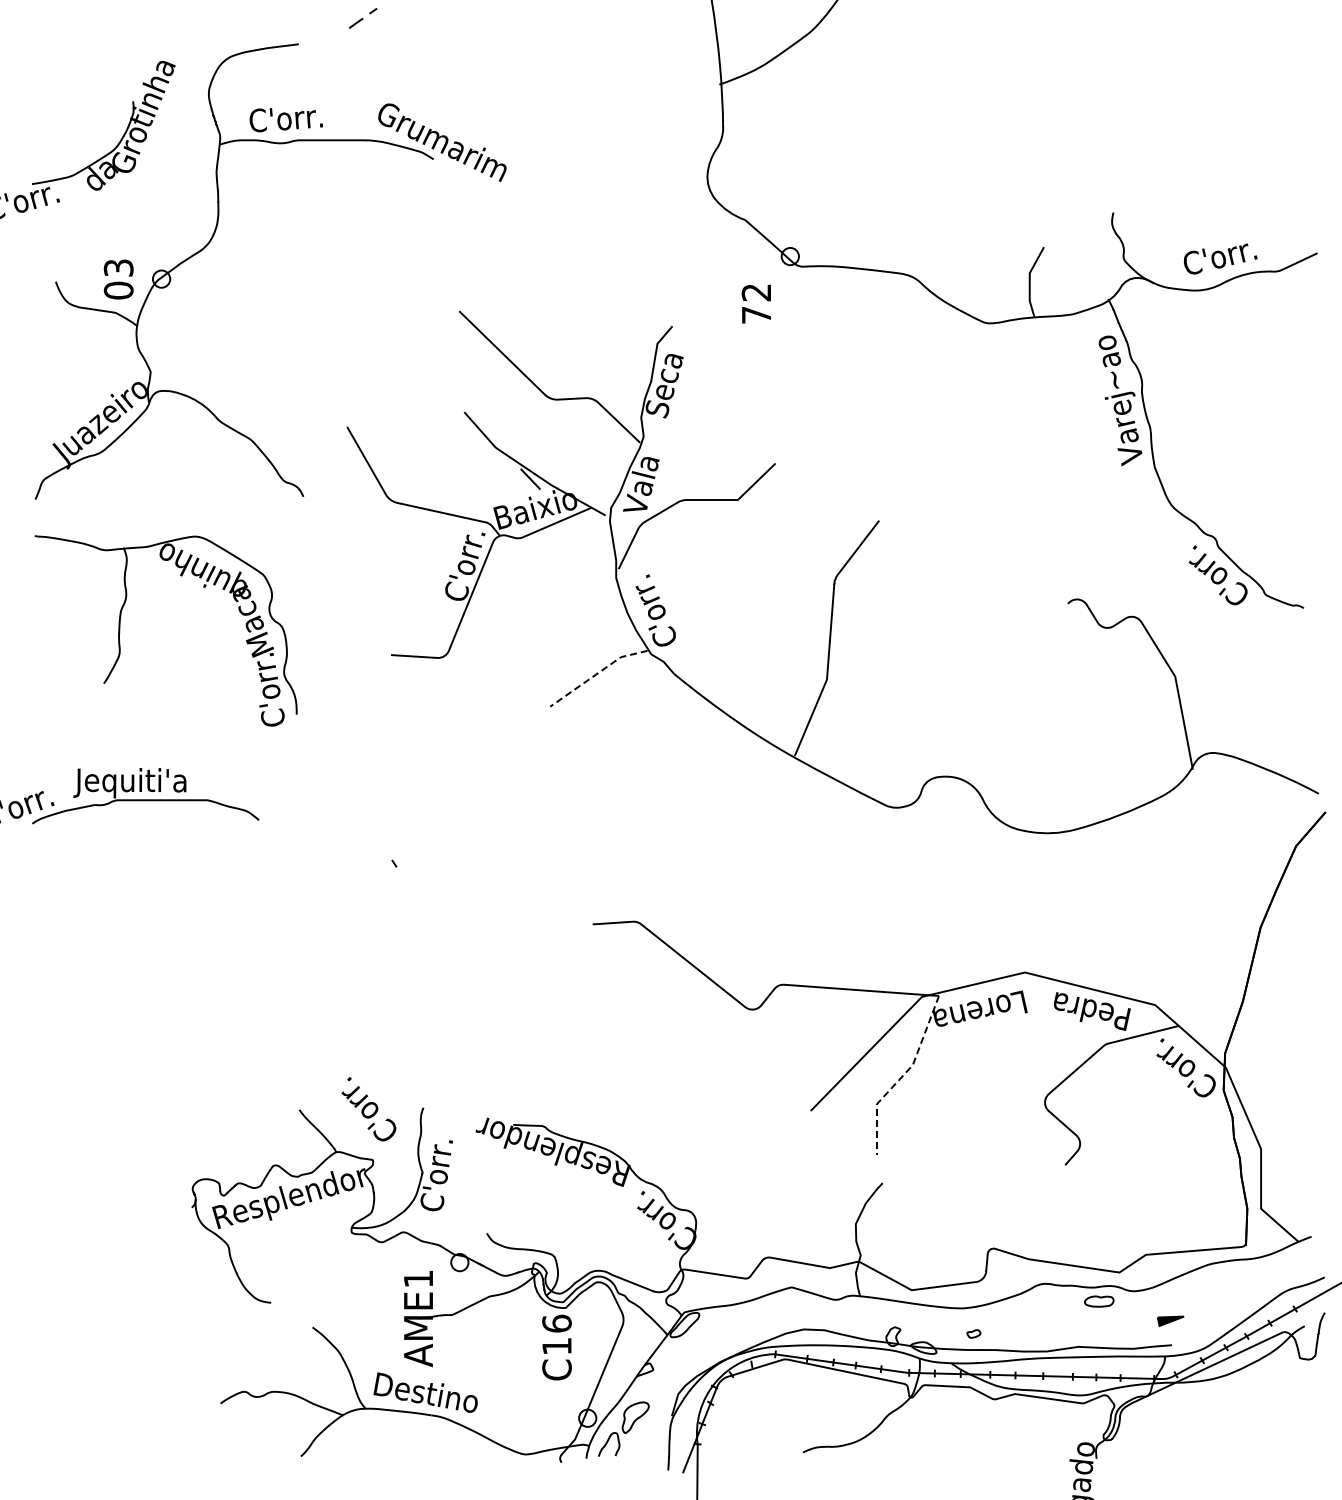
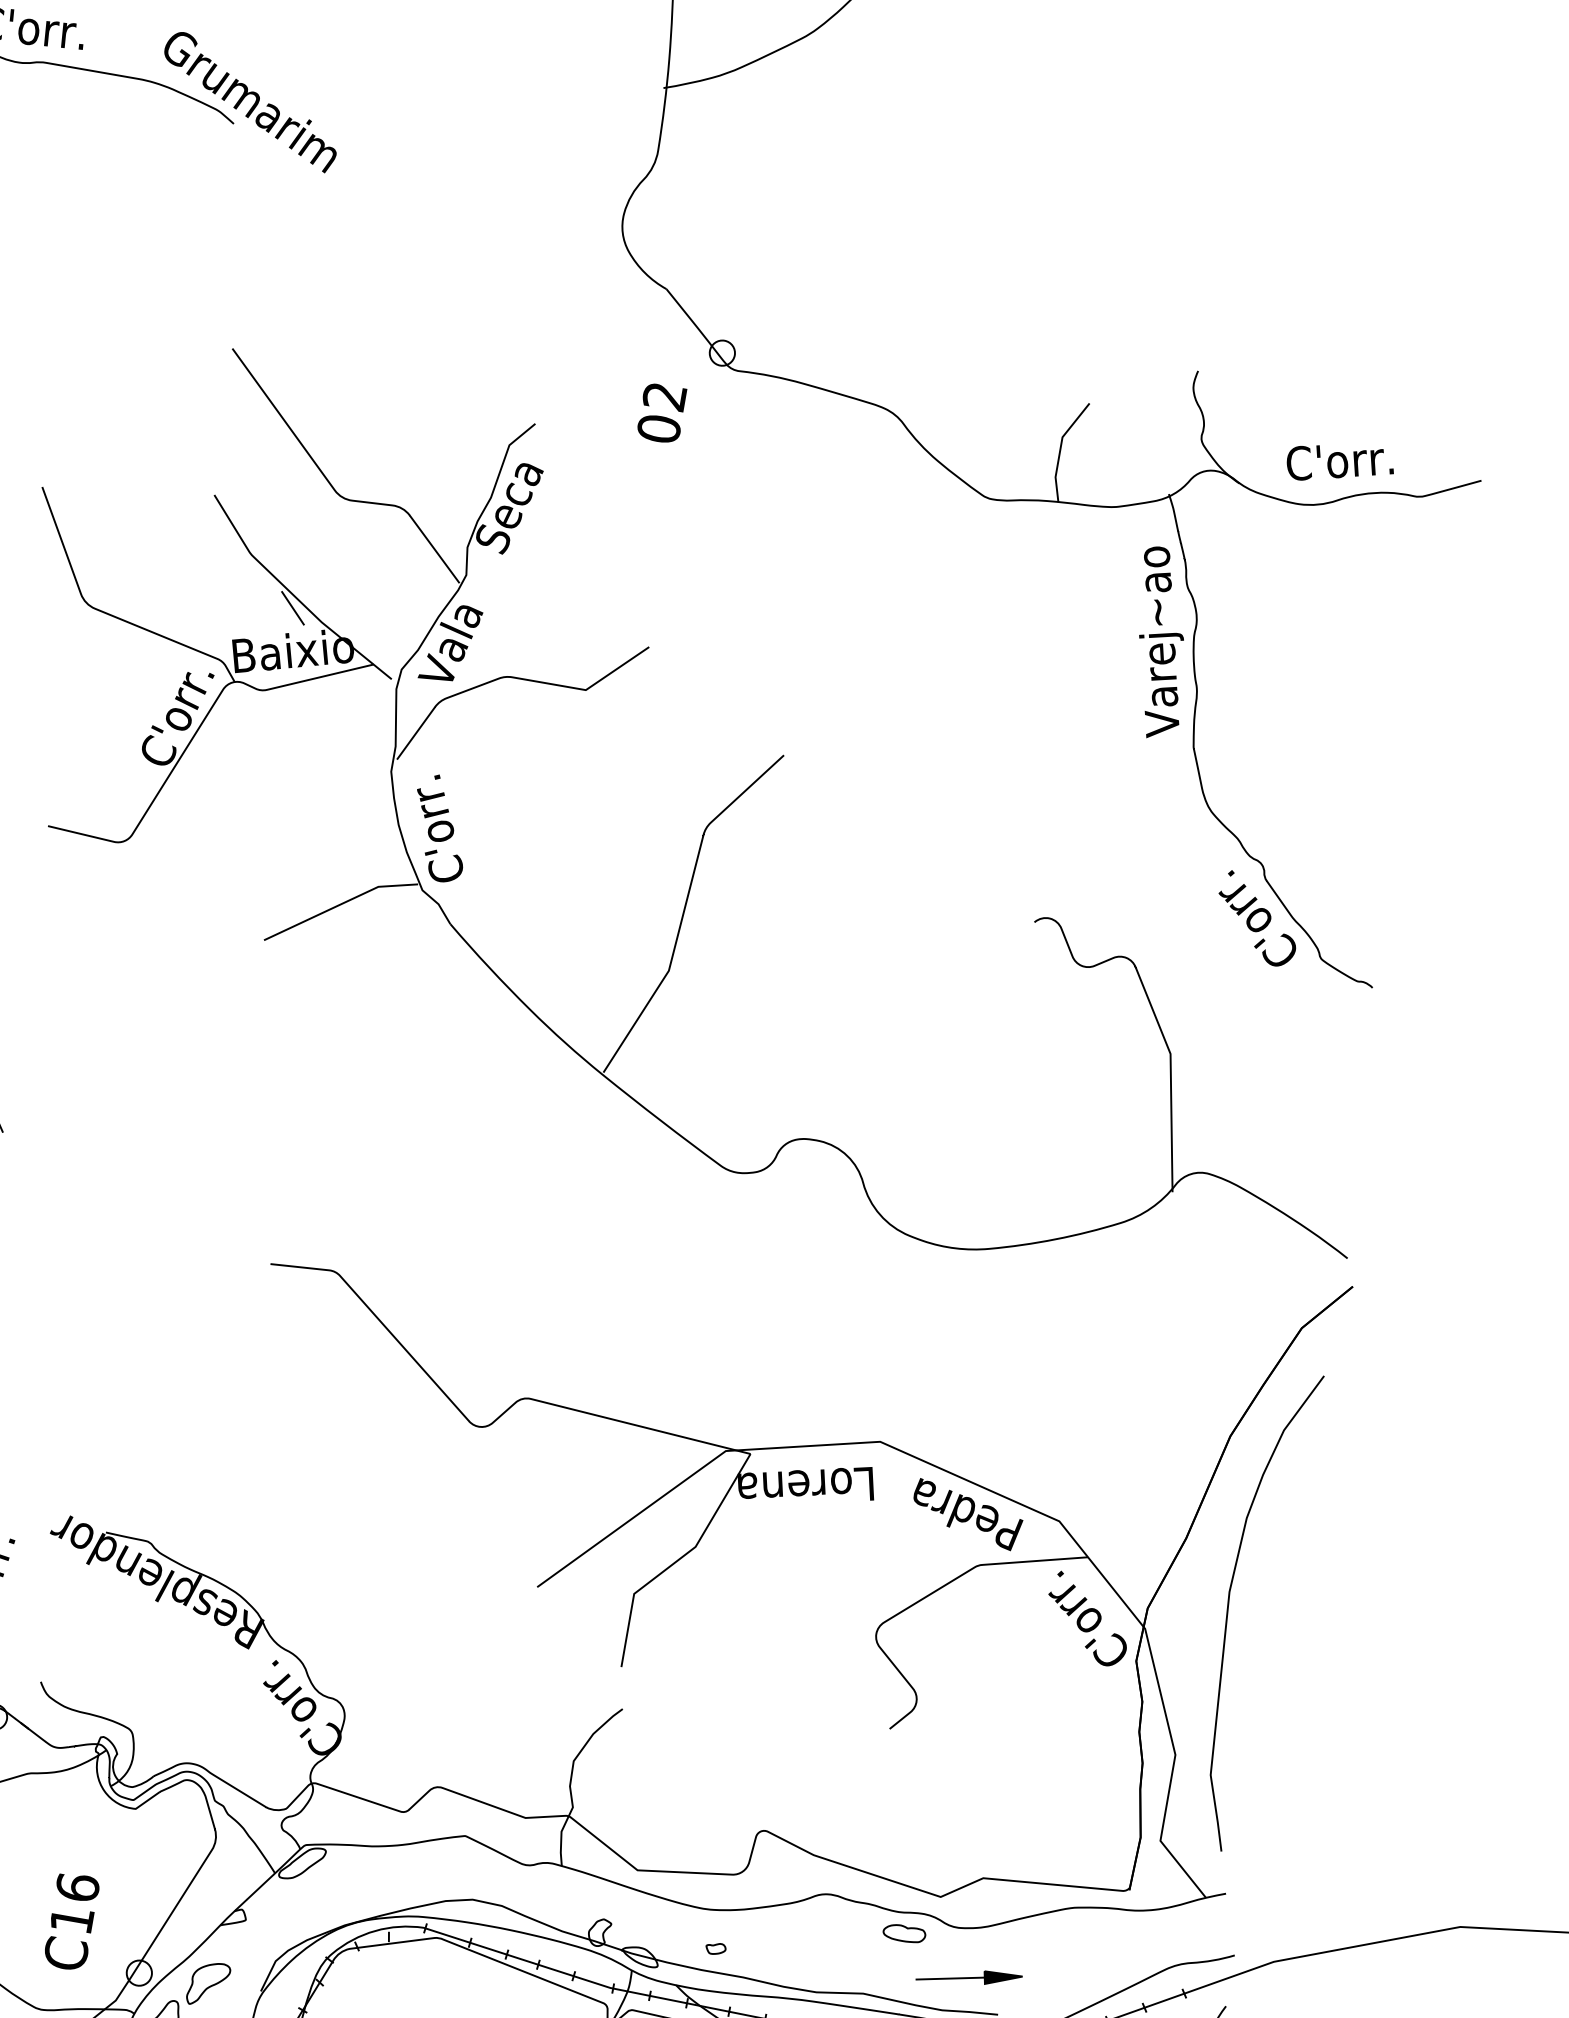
text: (756, 315) -> (658, 429), 72 -> 02
line: (597, 673) -> (340, 904), dashed -> solid
curve: (1280, 1043) -> (1229, 1608), added
line: (902, 1076) -> (677, 1560), dashed -> solid
line: (1135, 1326) -> (950, 1978), added
text: (556, 1347) -> (70, 1921), moved

